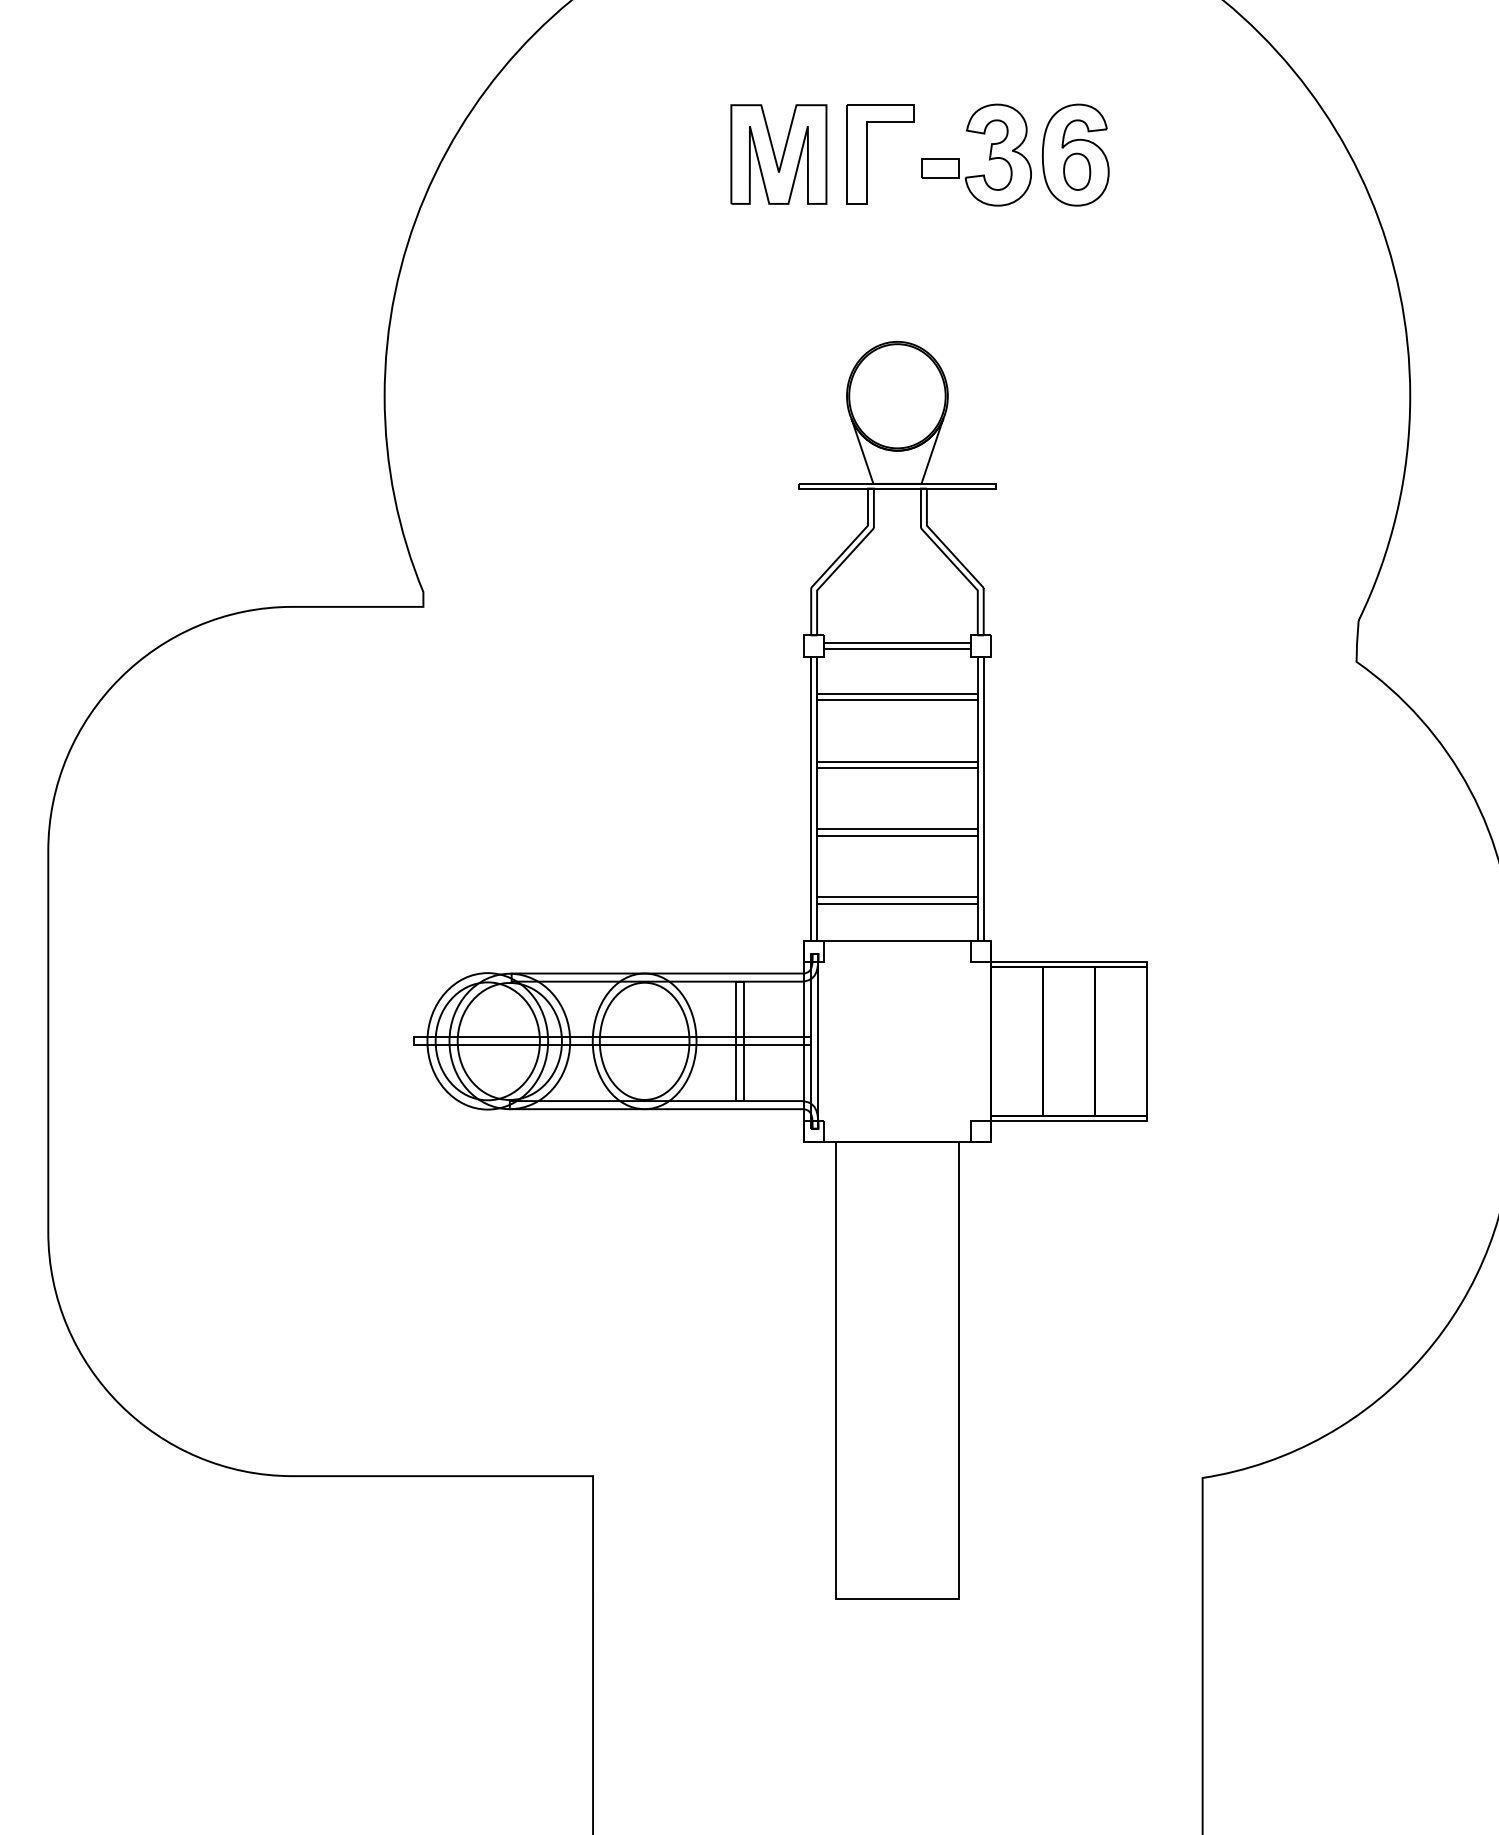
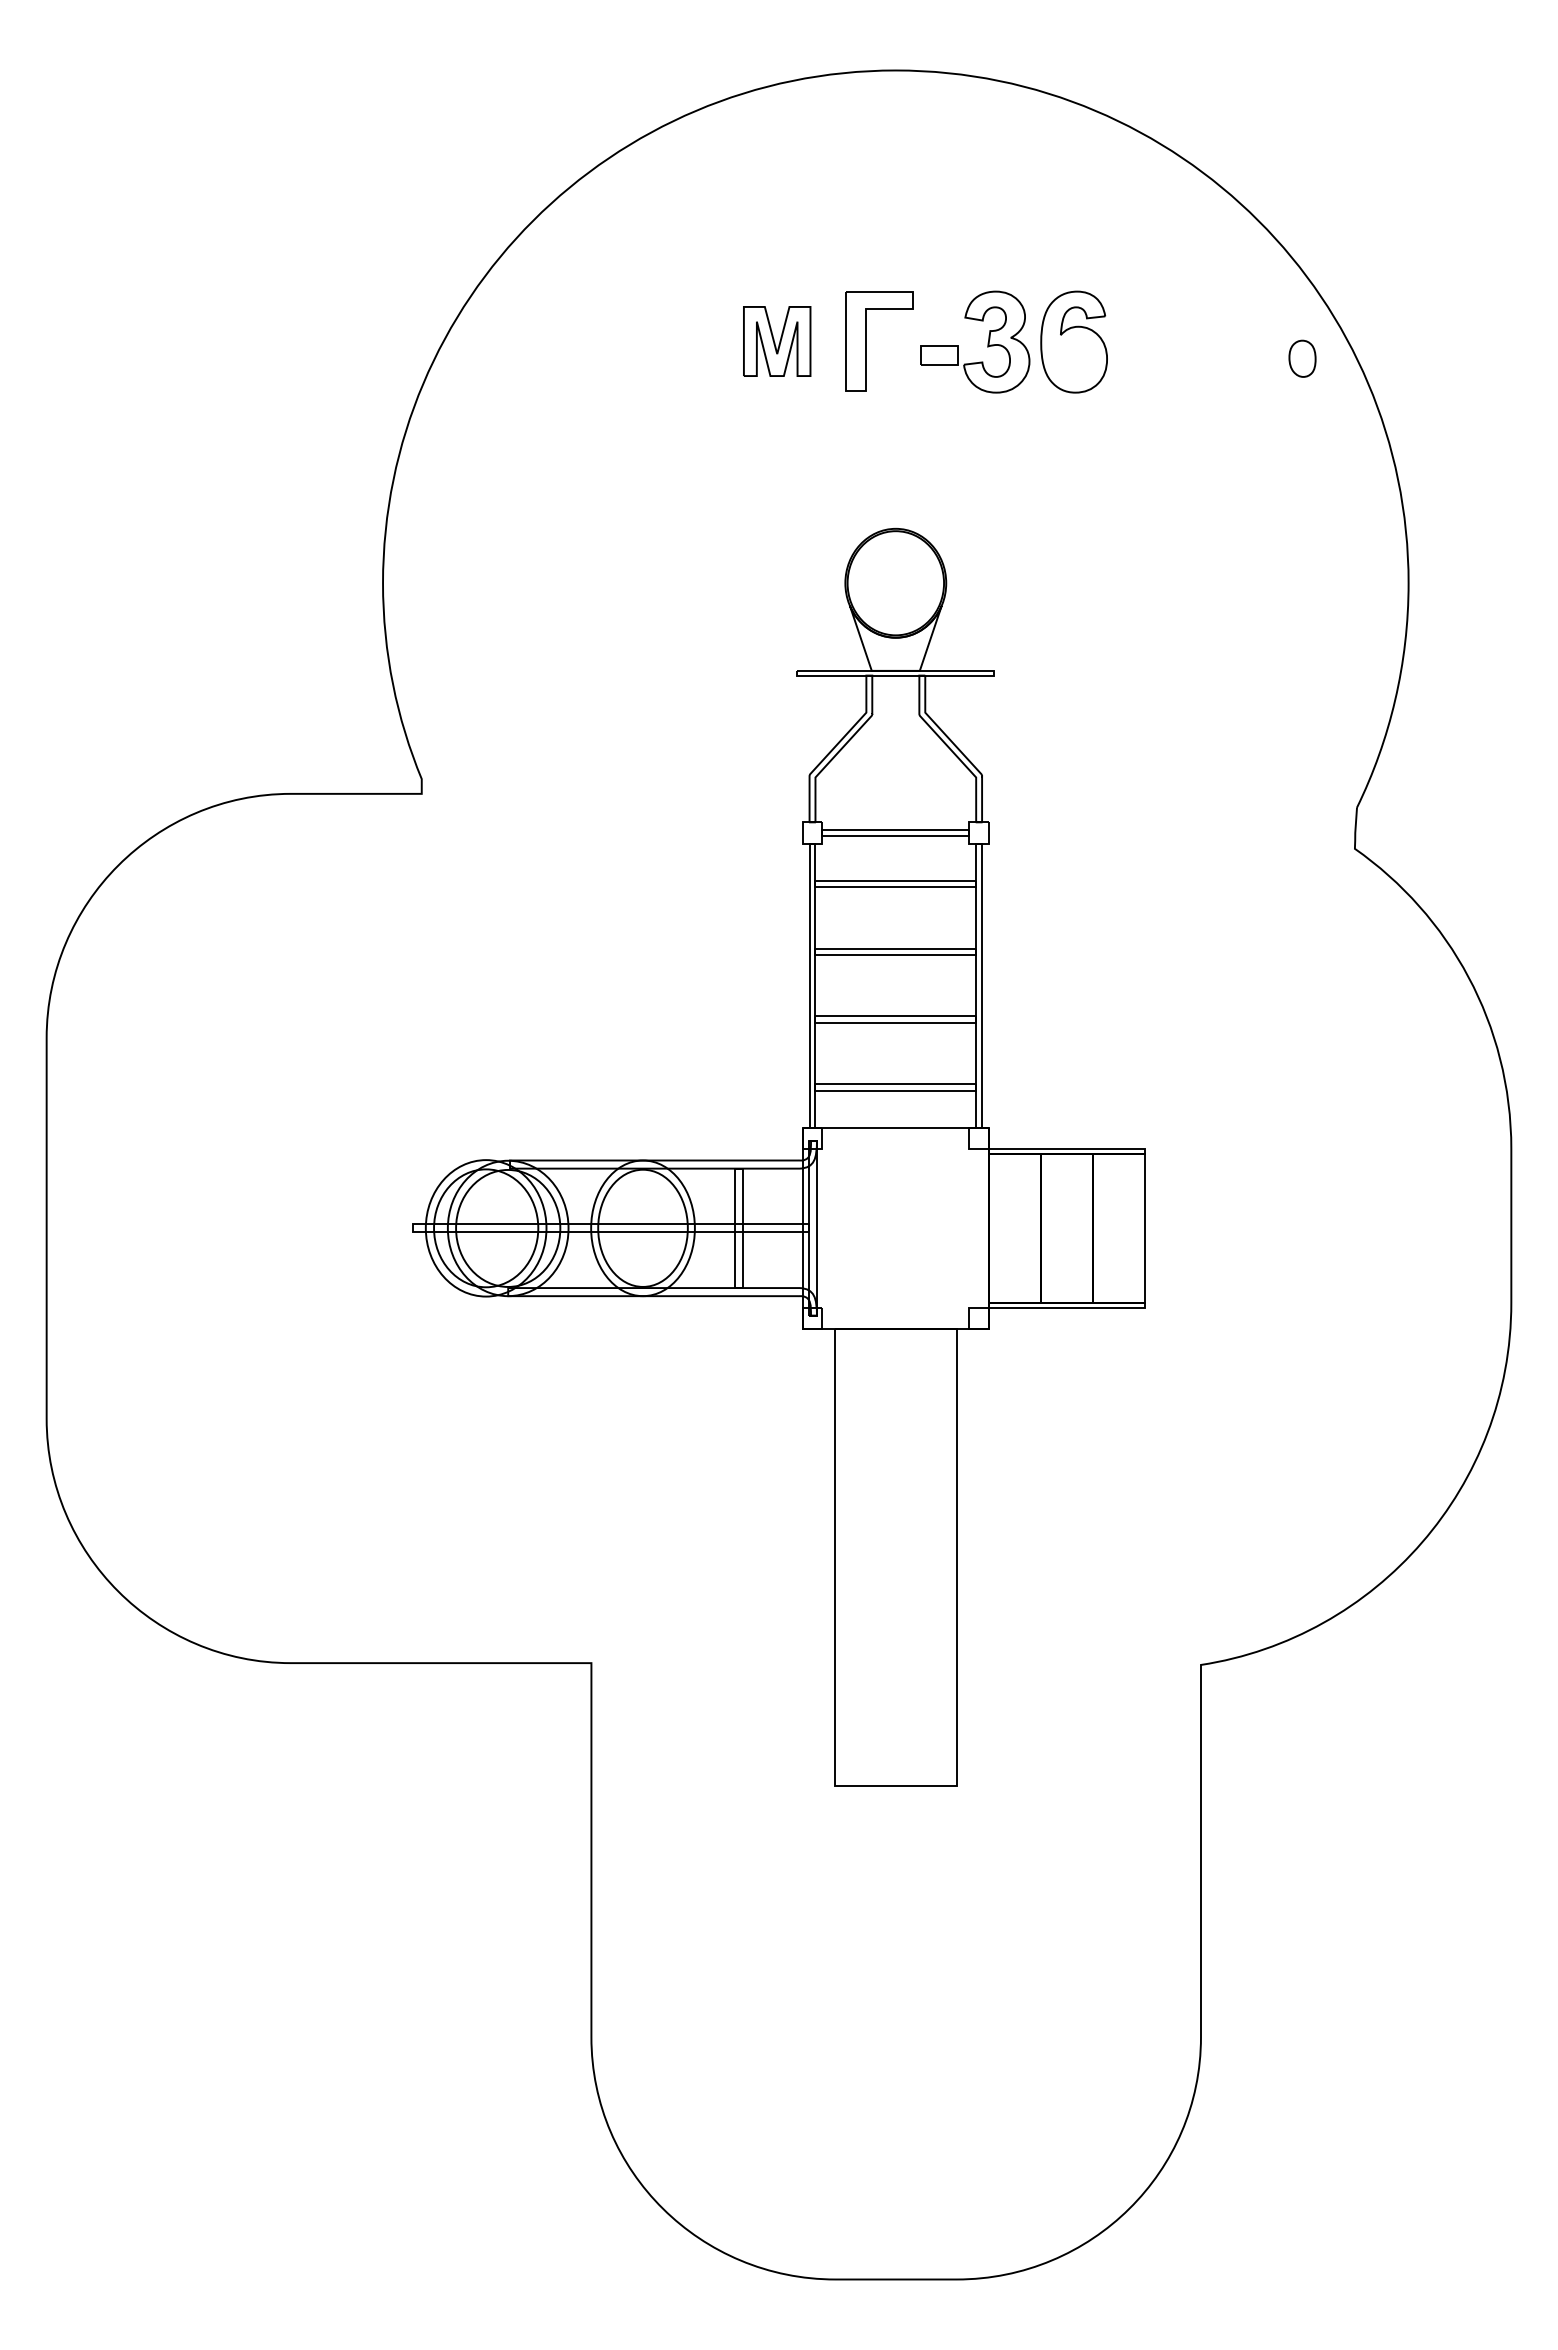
part: (778, 154) -> (776, 341), size x0.7
part: (1077, 171) -> (1302, 358), moved

